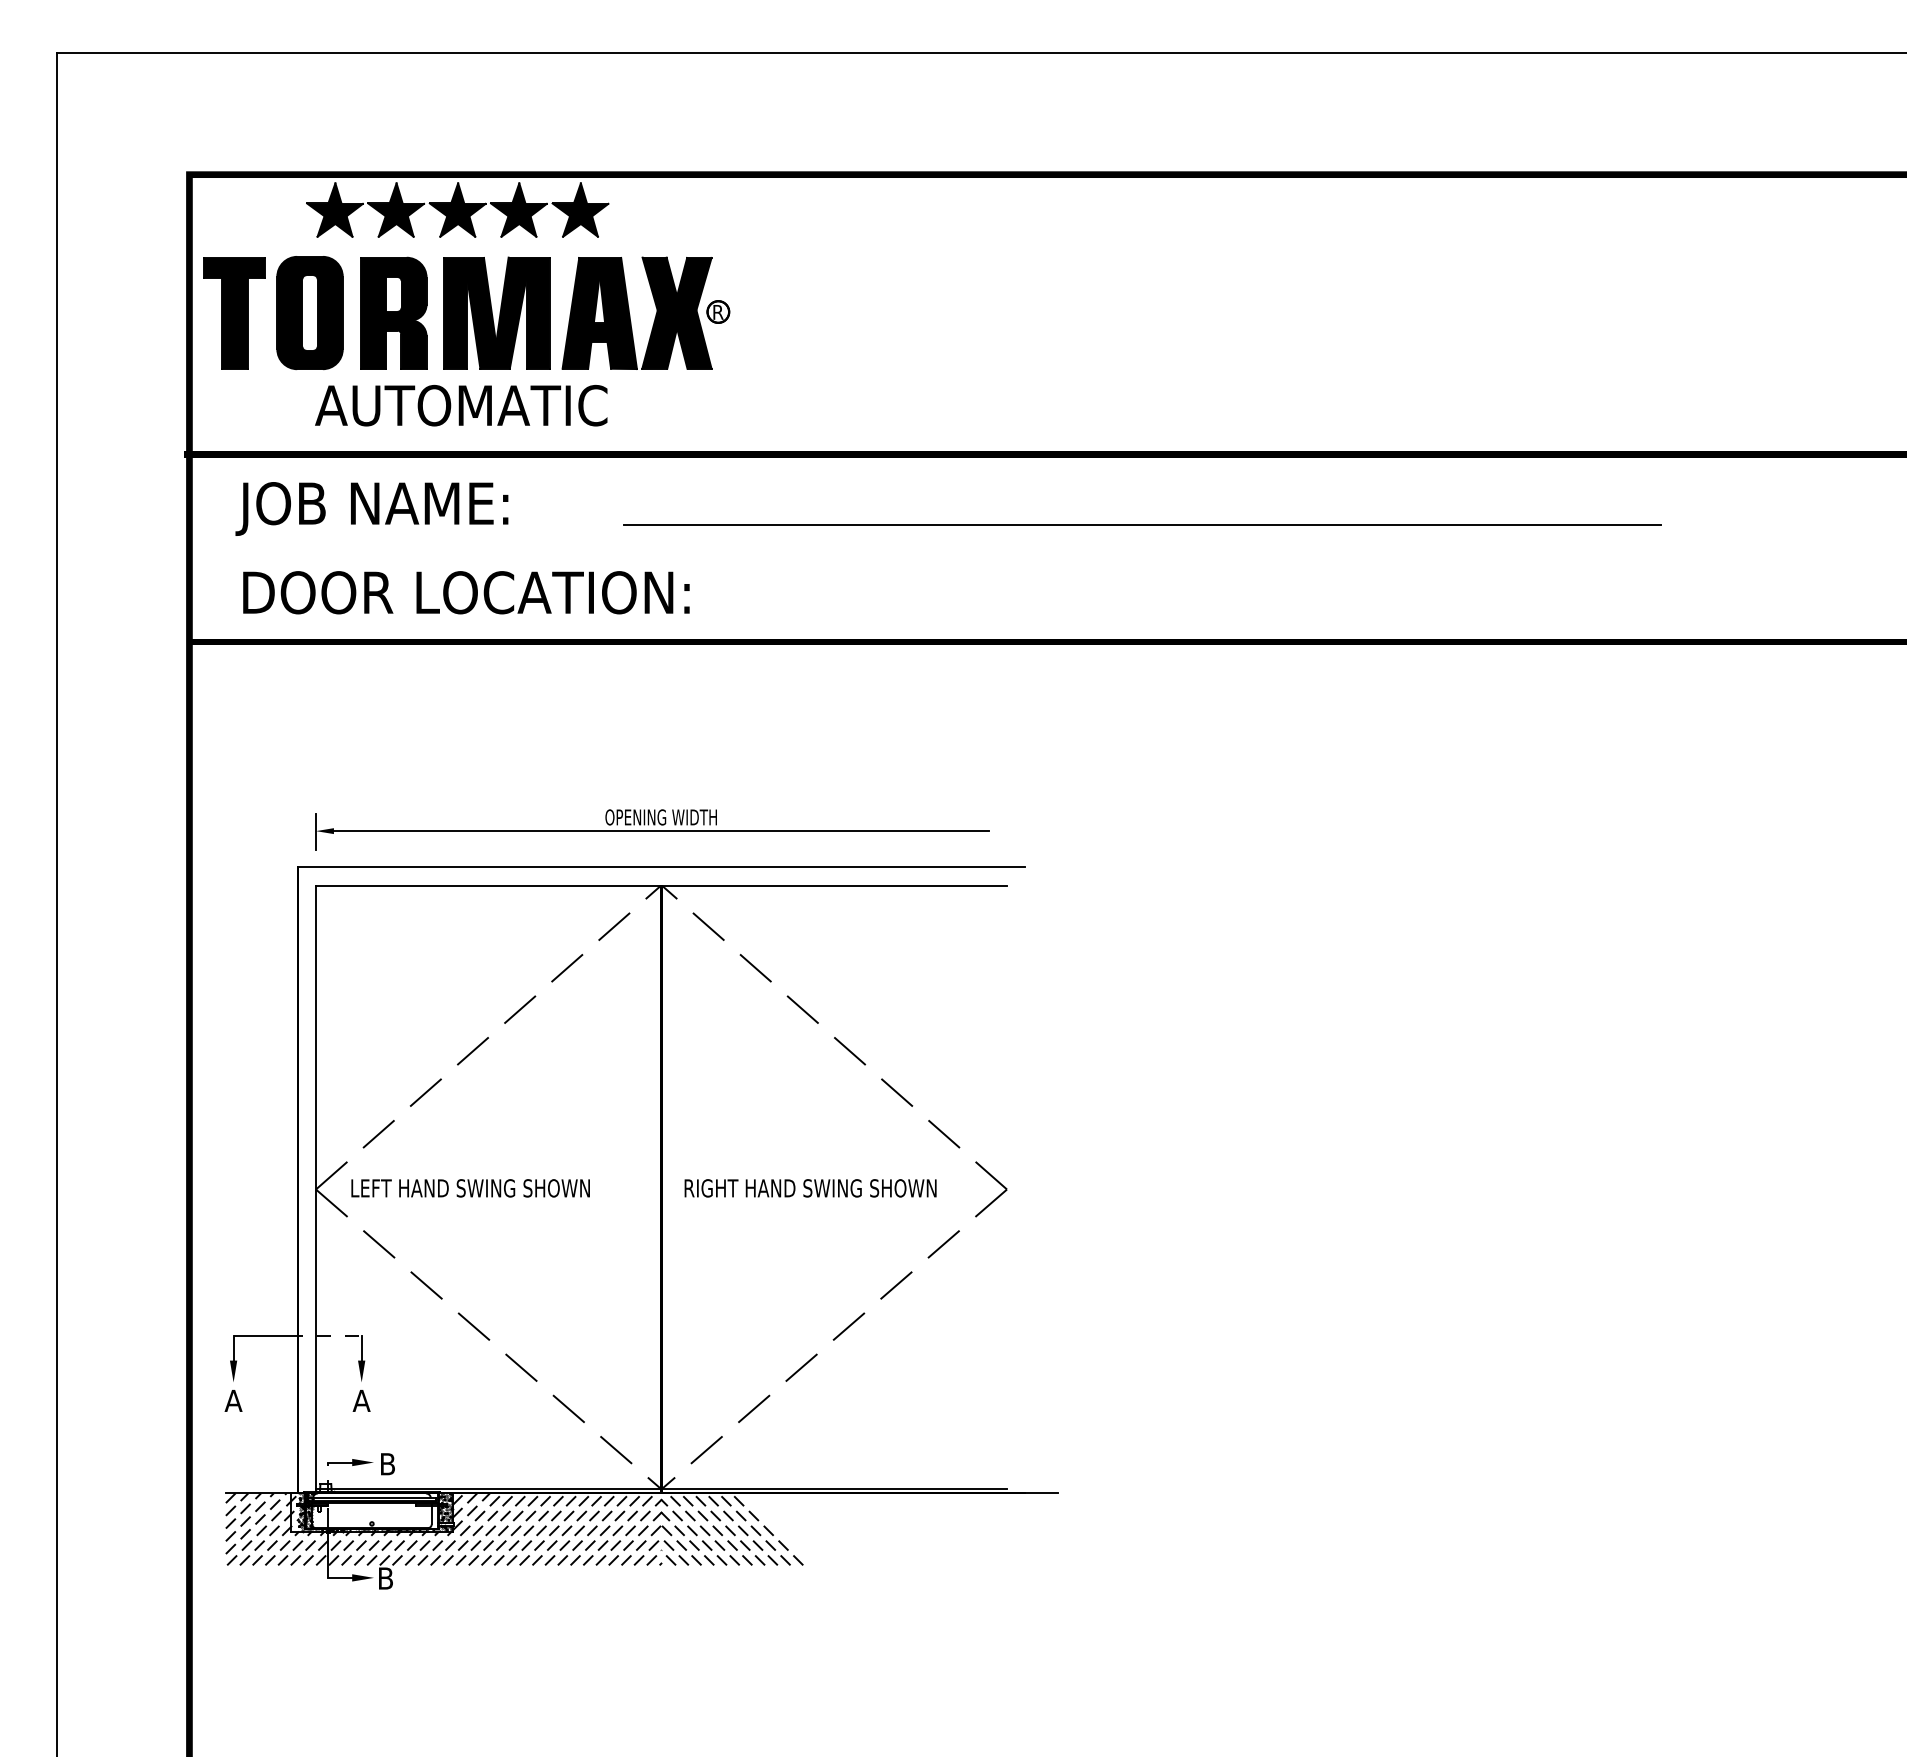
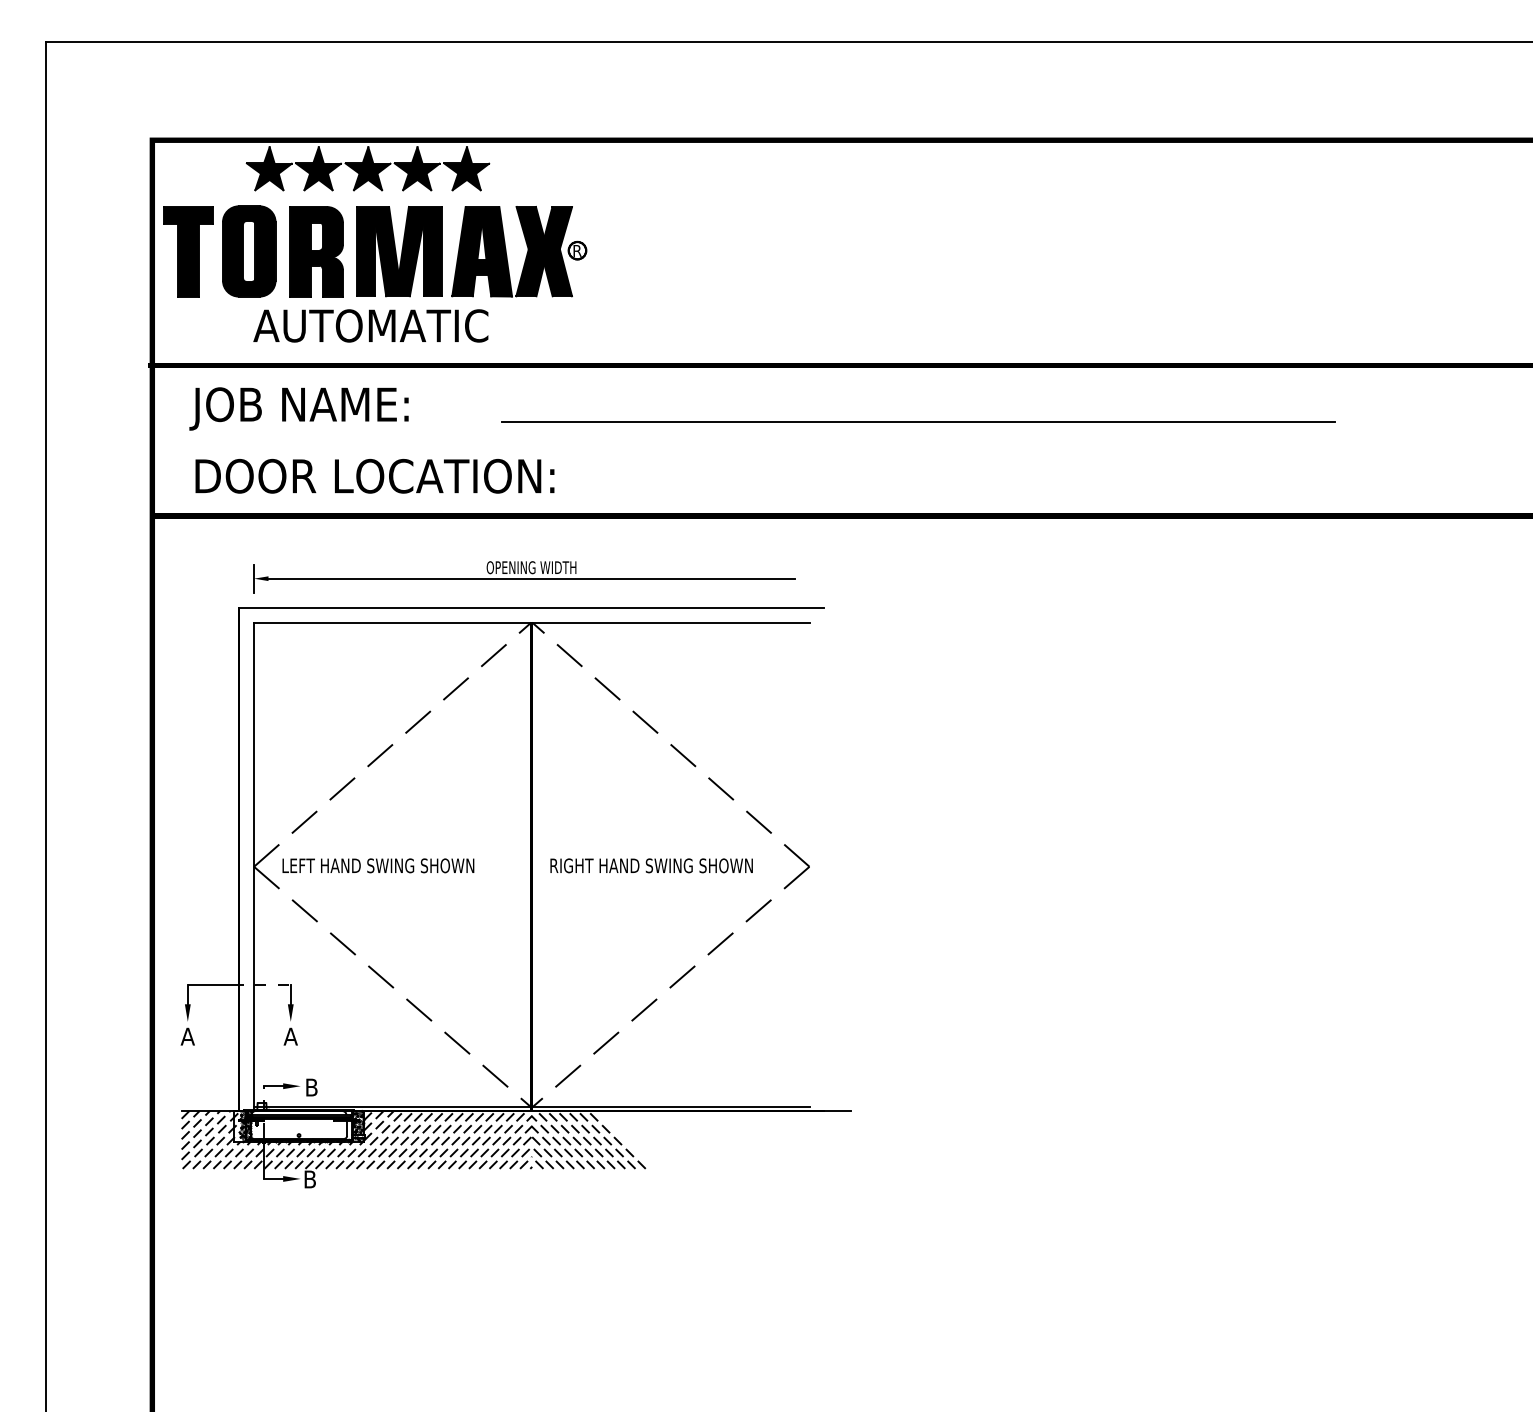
part: (641, 1199) -> (515, 874), moved

